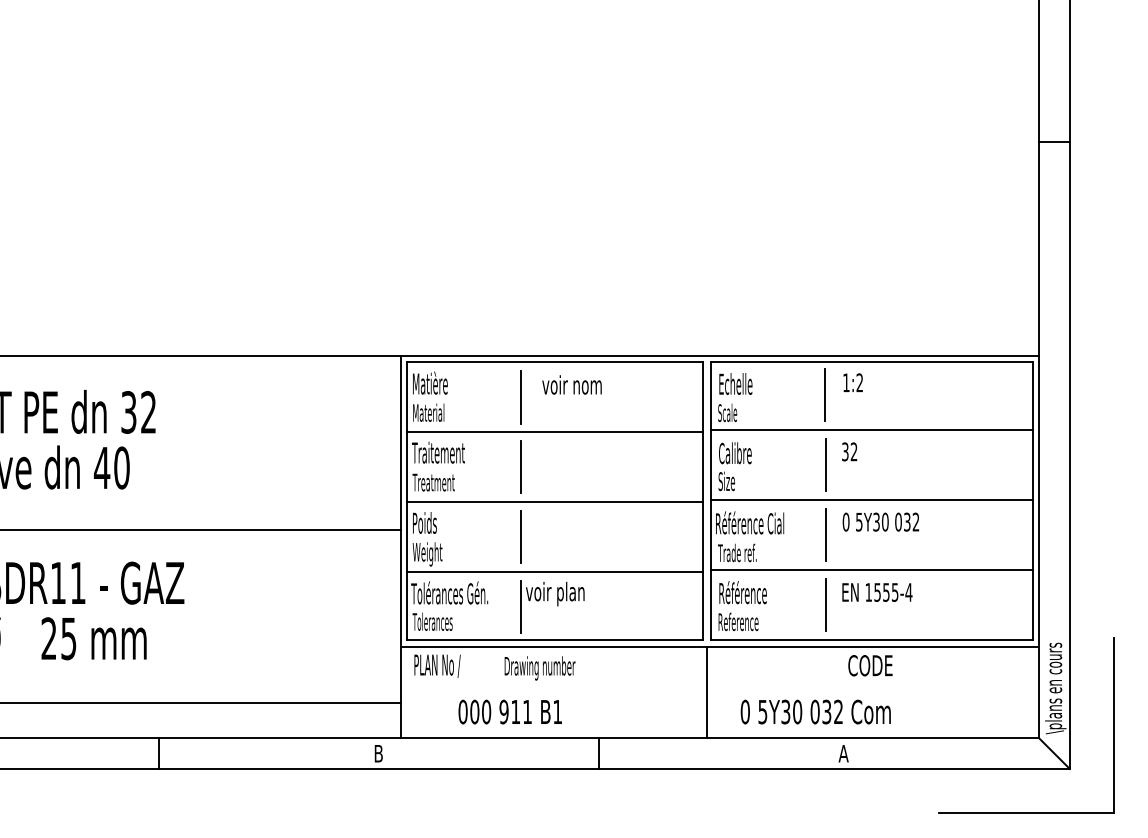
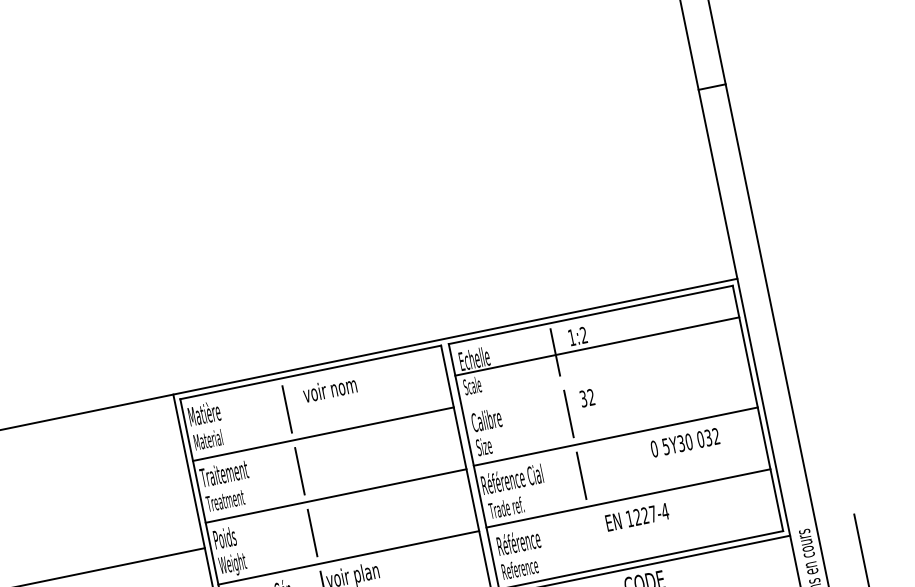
line: (871, 430) -> (596, 346), moved
text: (880, 521) -> (684, 442), moved
text: (886, 592) -> (645, 515), 1555-4 -> 1227-4
line: (826, 604) -> (594, 537), removed

